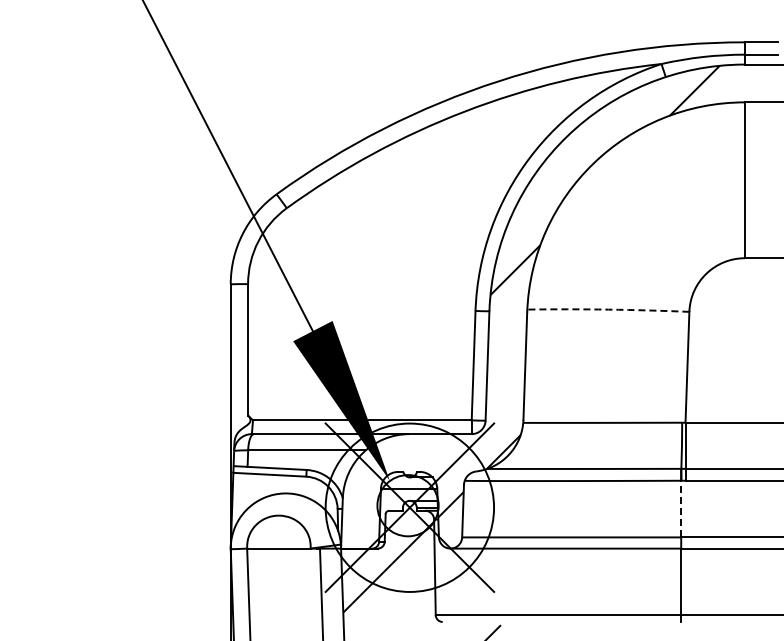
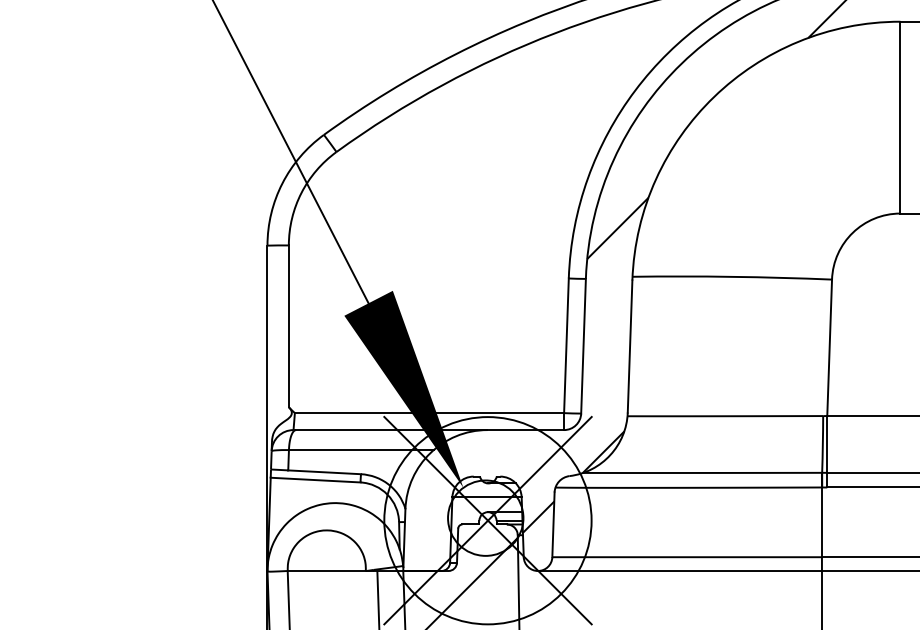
arc: (608, 309) -> (732, 276), dashed -> solid
line: (681, 508) -> (822, 521), dashed -> solid

